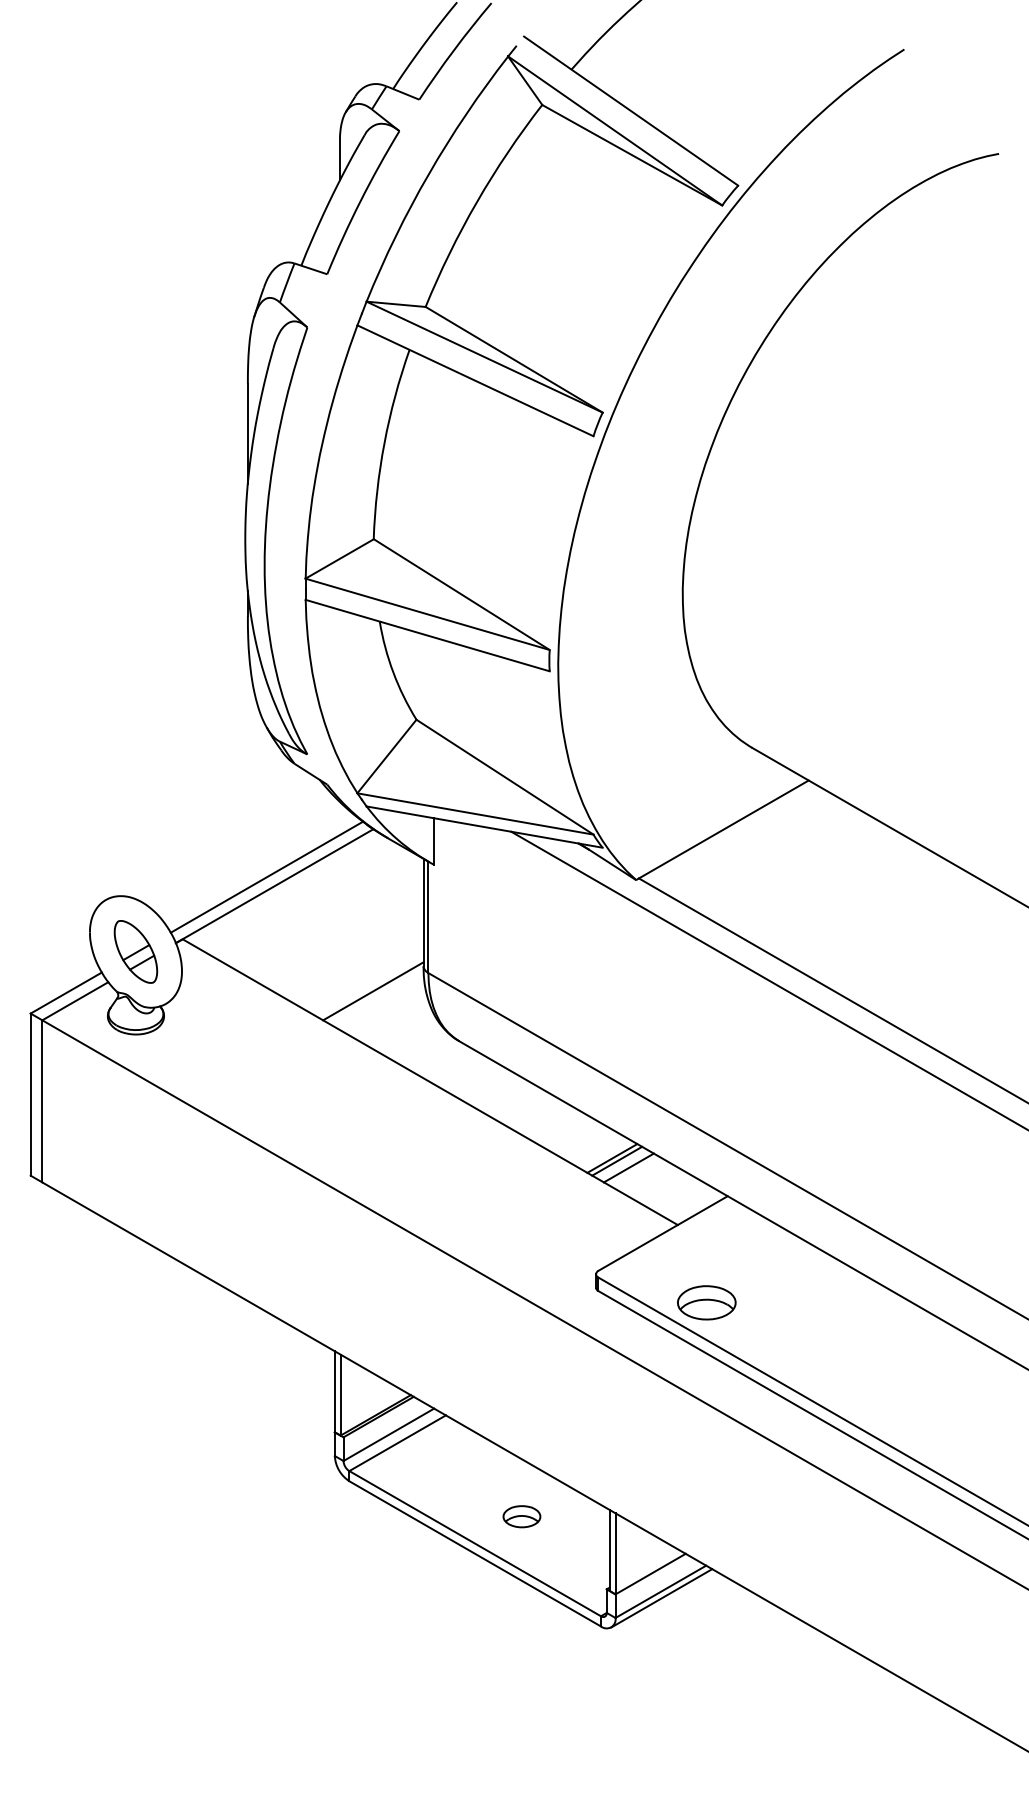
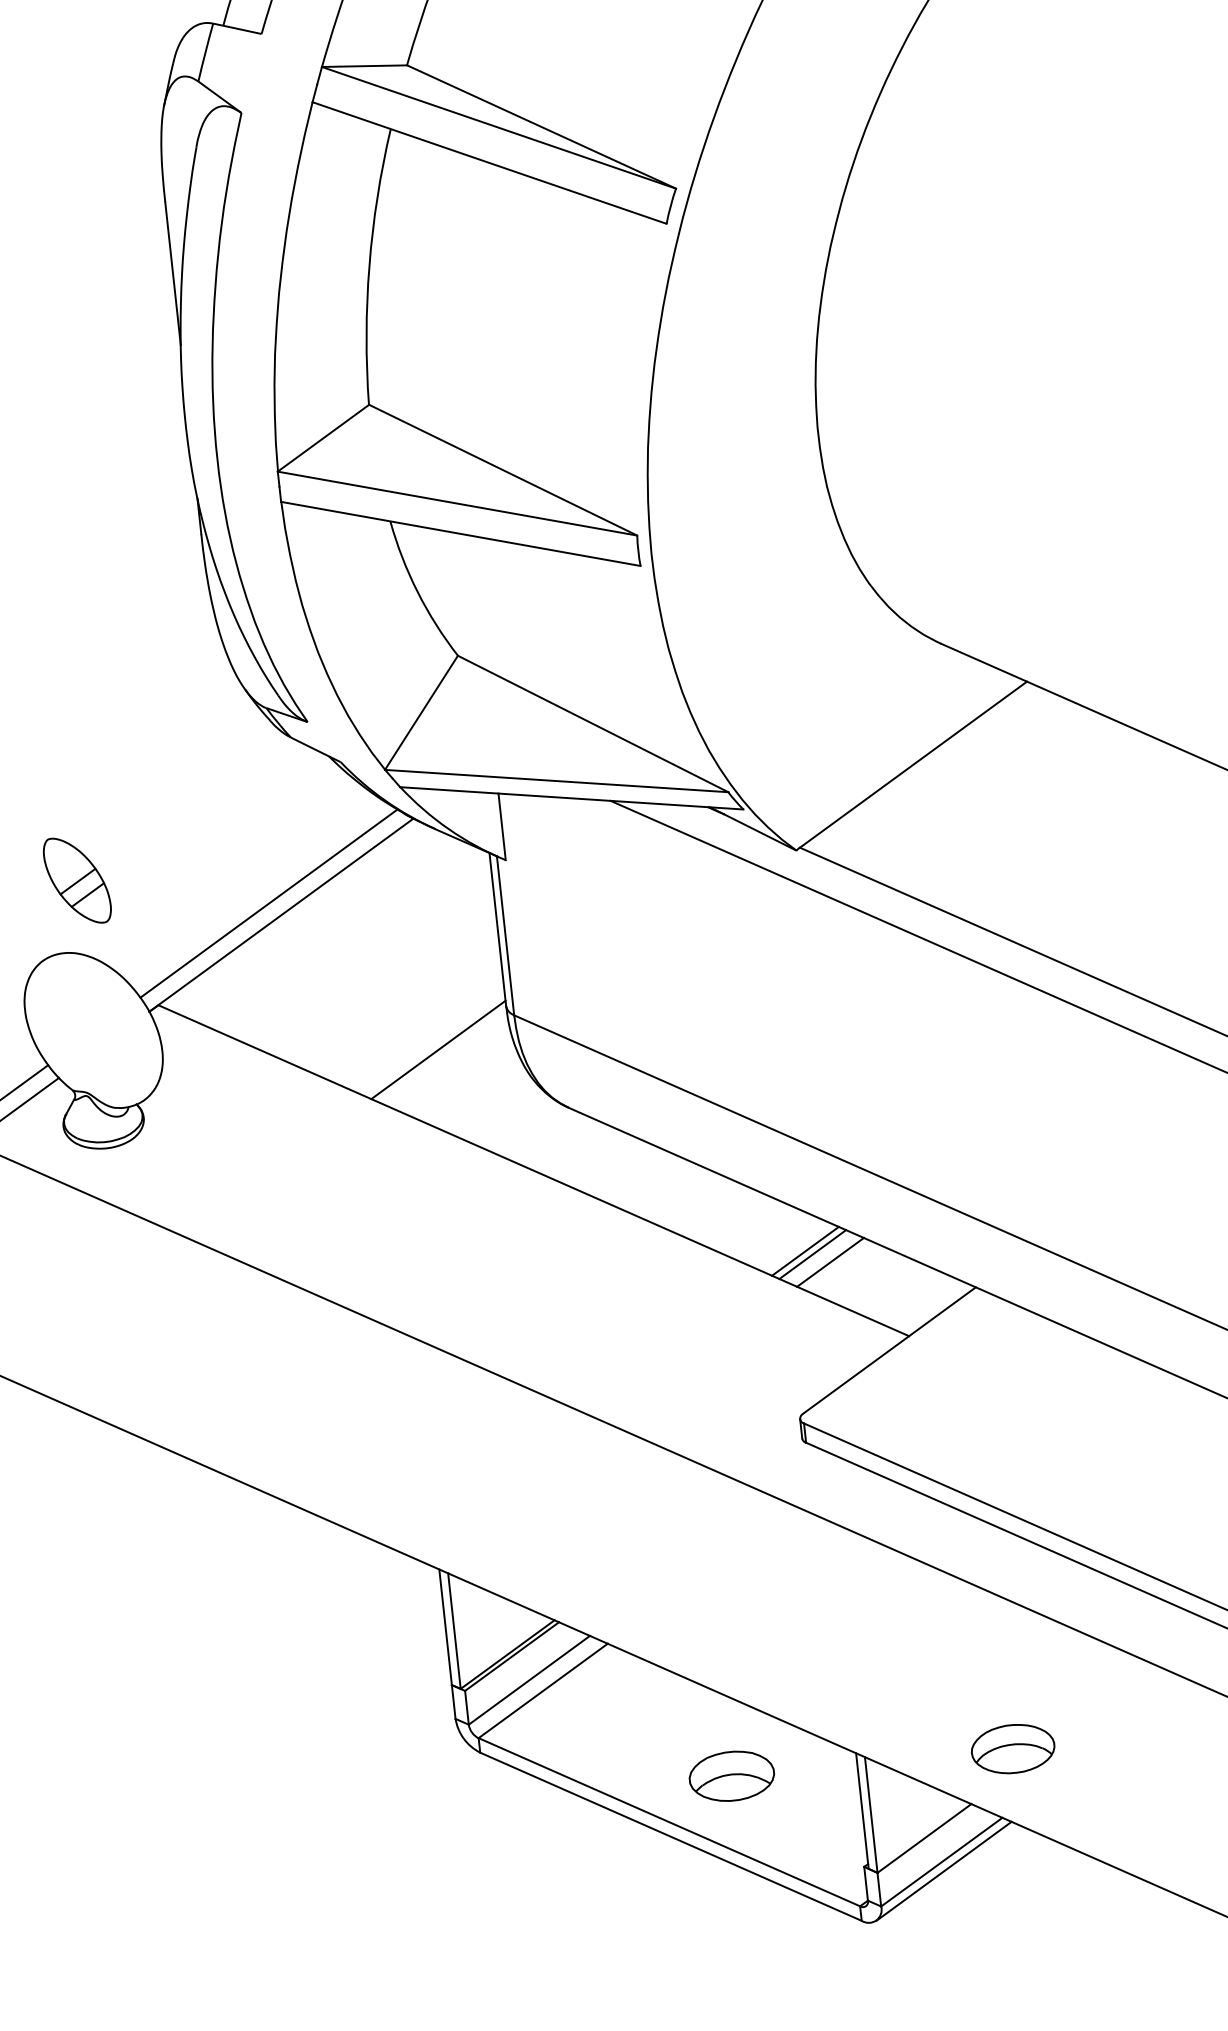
part: (135, 951) -> (76, 880), moved
part: (706, 1302) -> (1012, 1748), moved
part: (521, 1516) -> (731, 1776), size x1.6

